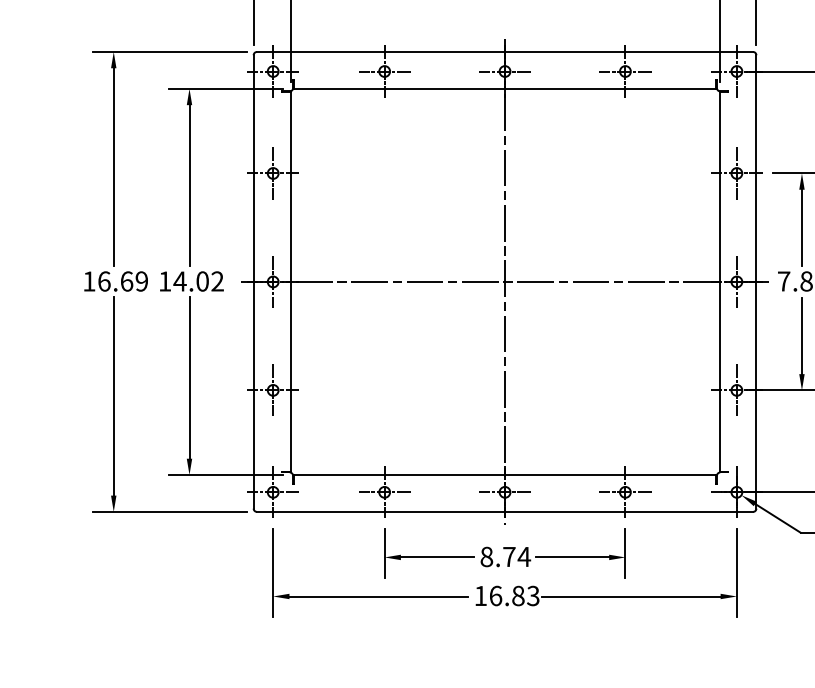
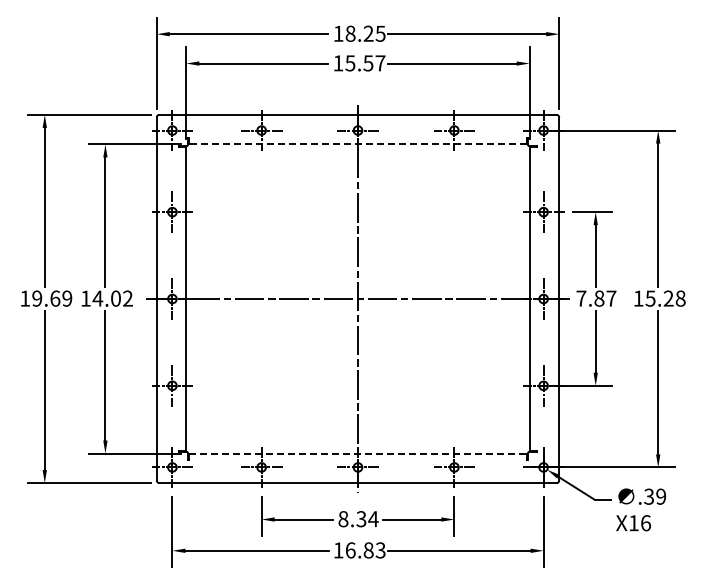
line: (504, 88) -> (357, 144), solid -> dashed
text: (104, 281) -> (37, 298), 16.69 -> 19.69
line: (505, 474) -> (358, 453), solid -> dashed
text: (509, 557) -> (361, 519), 8.74 -> 8.34

